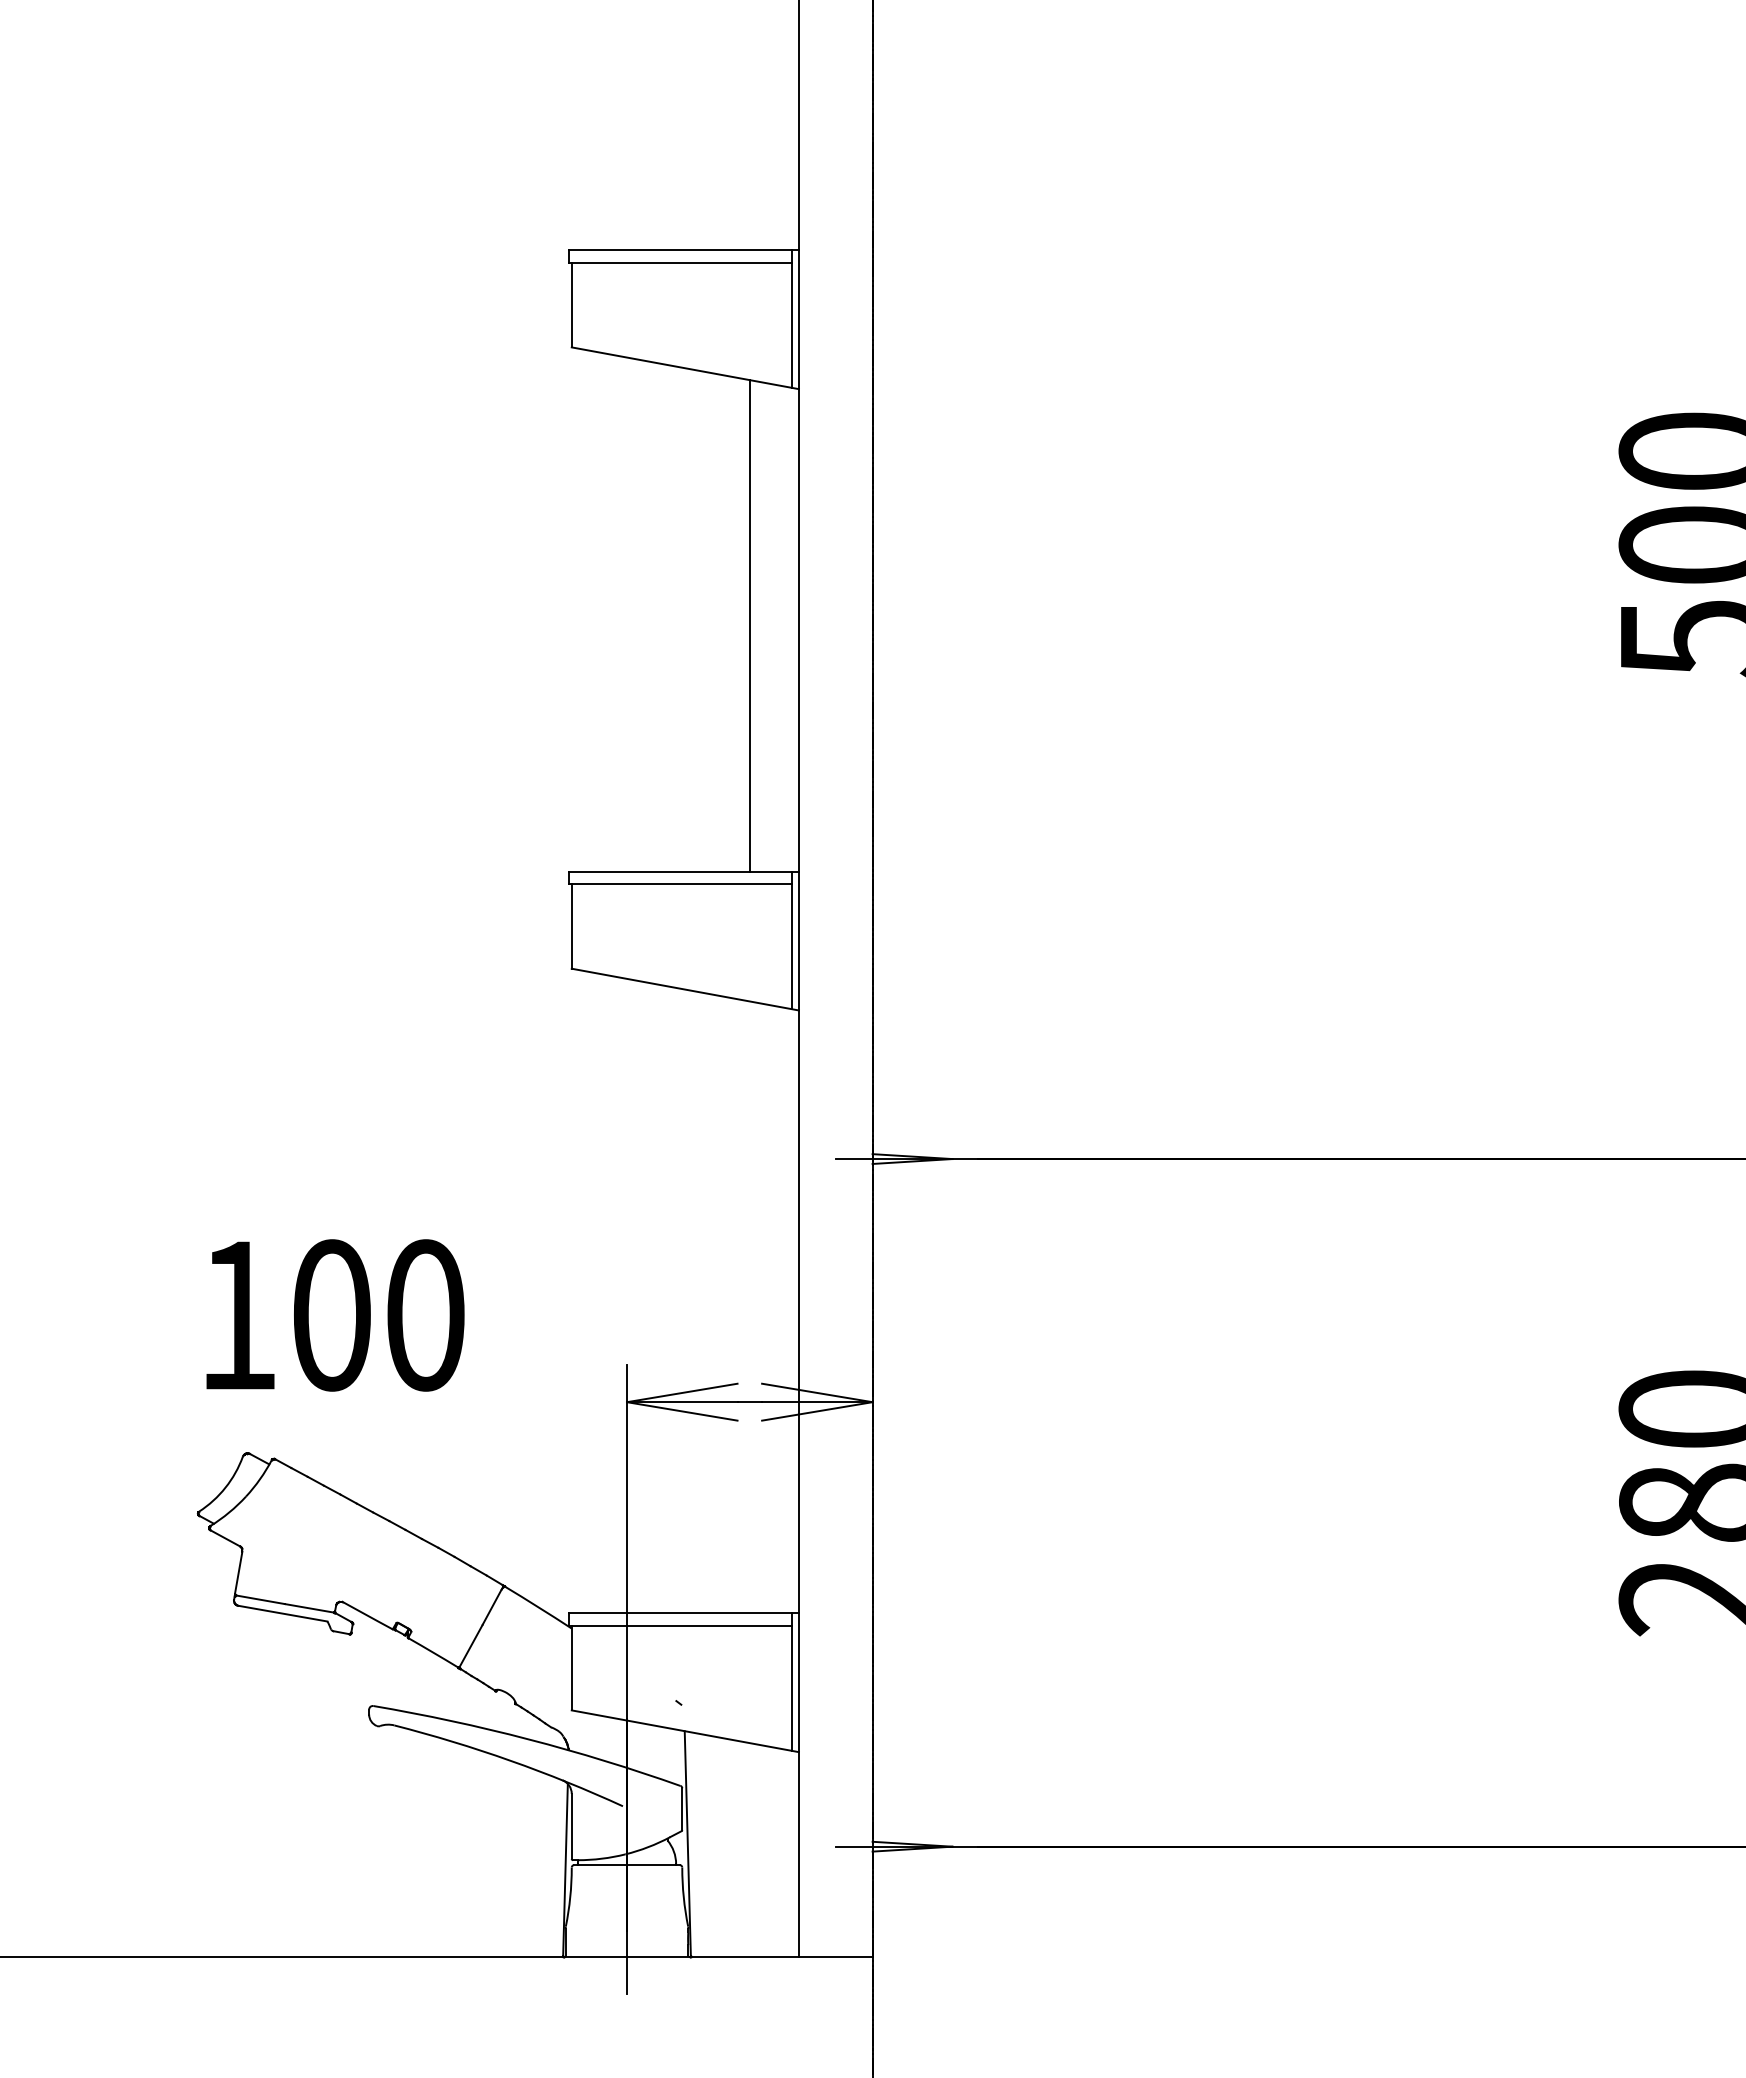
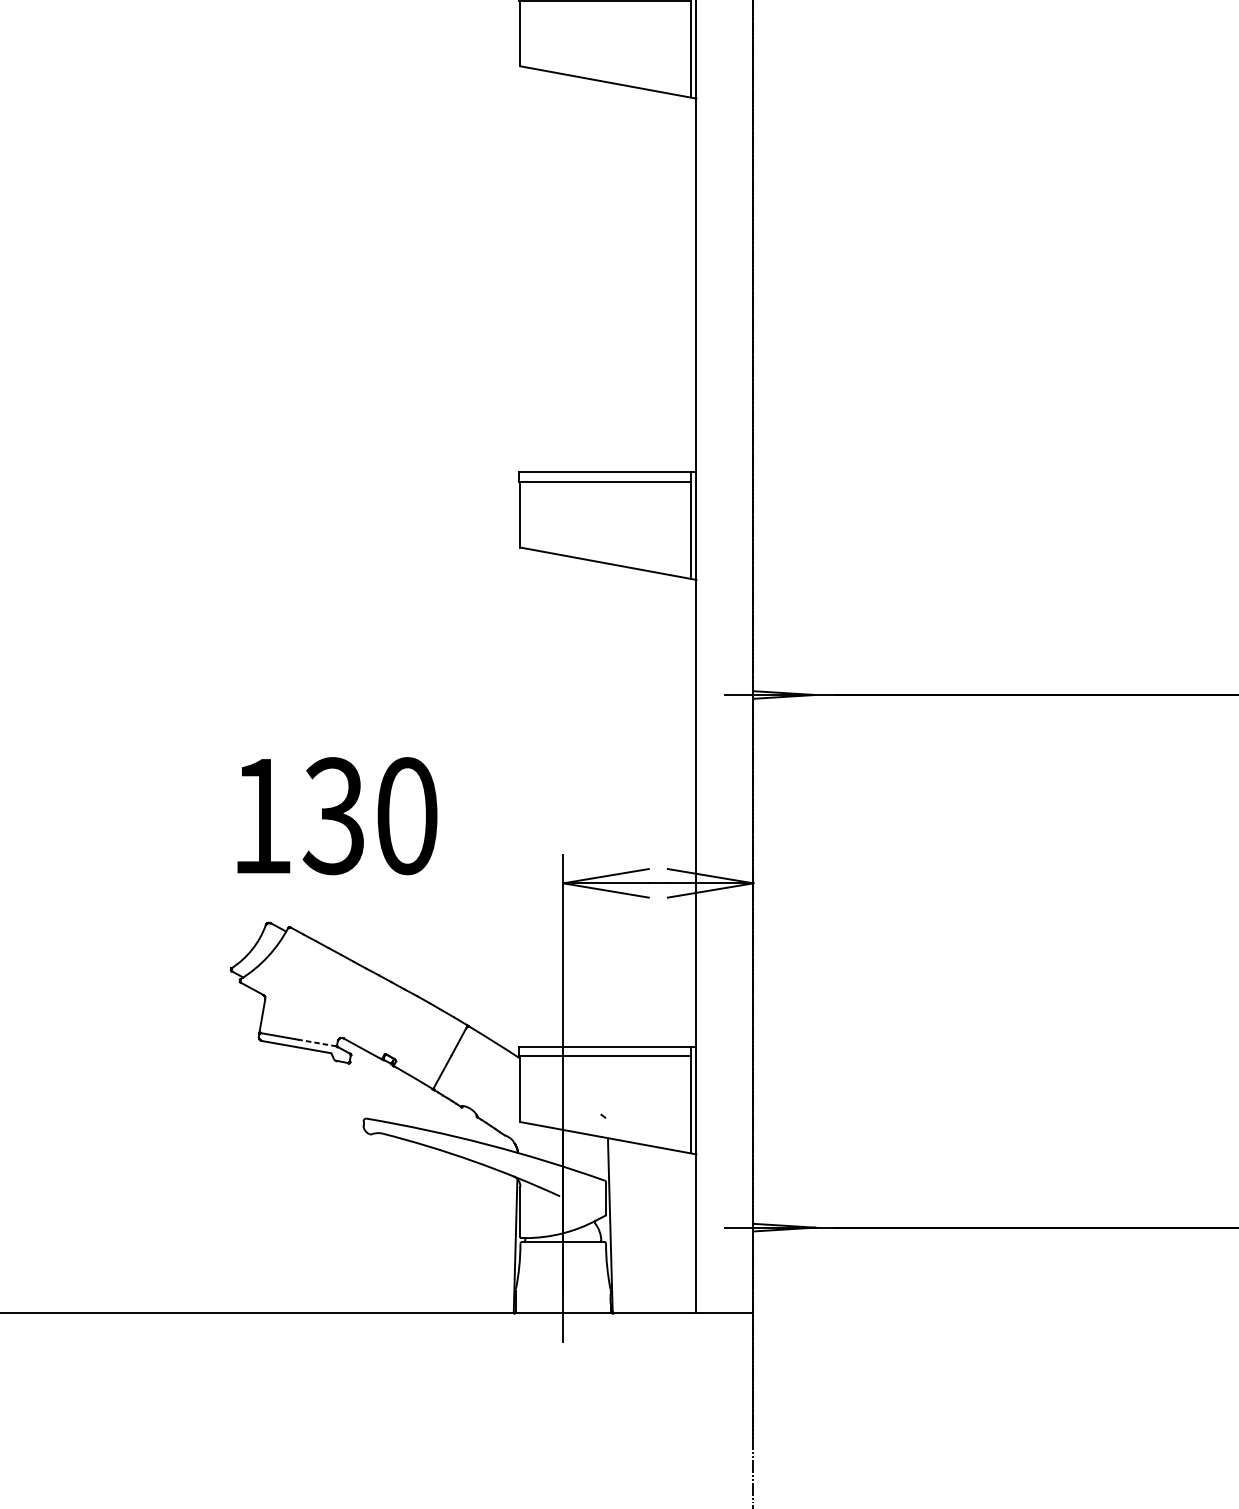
line: (749, 625) -> (658, 281), removed
text: (330, 1315) -> (333, 816), 100 -> 130
line: (309, 1608) -> (317, 1043), solid -> dashed

